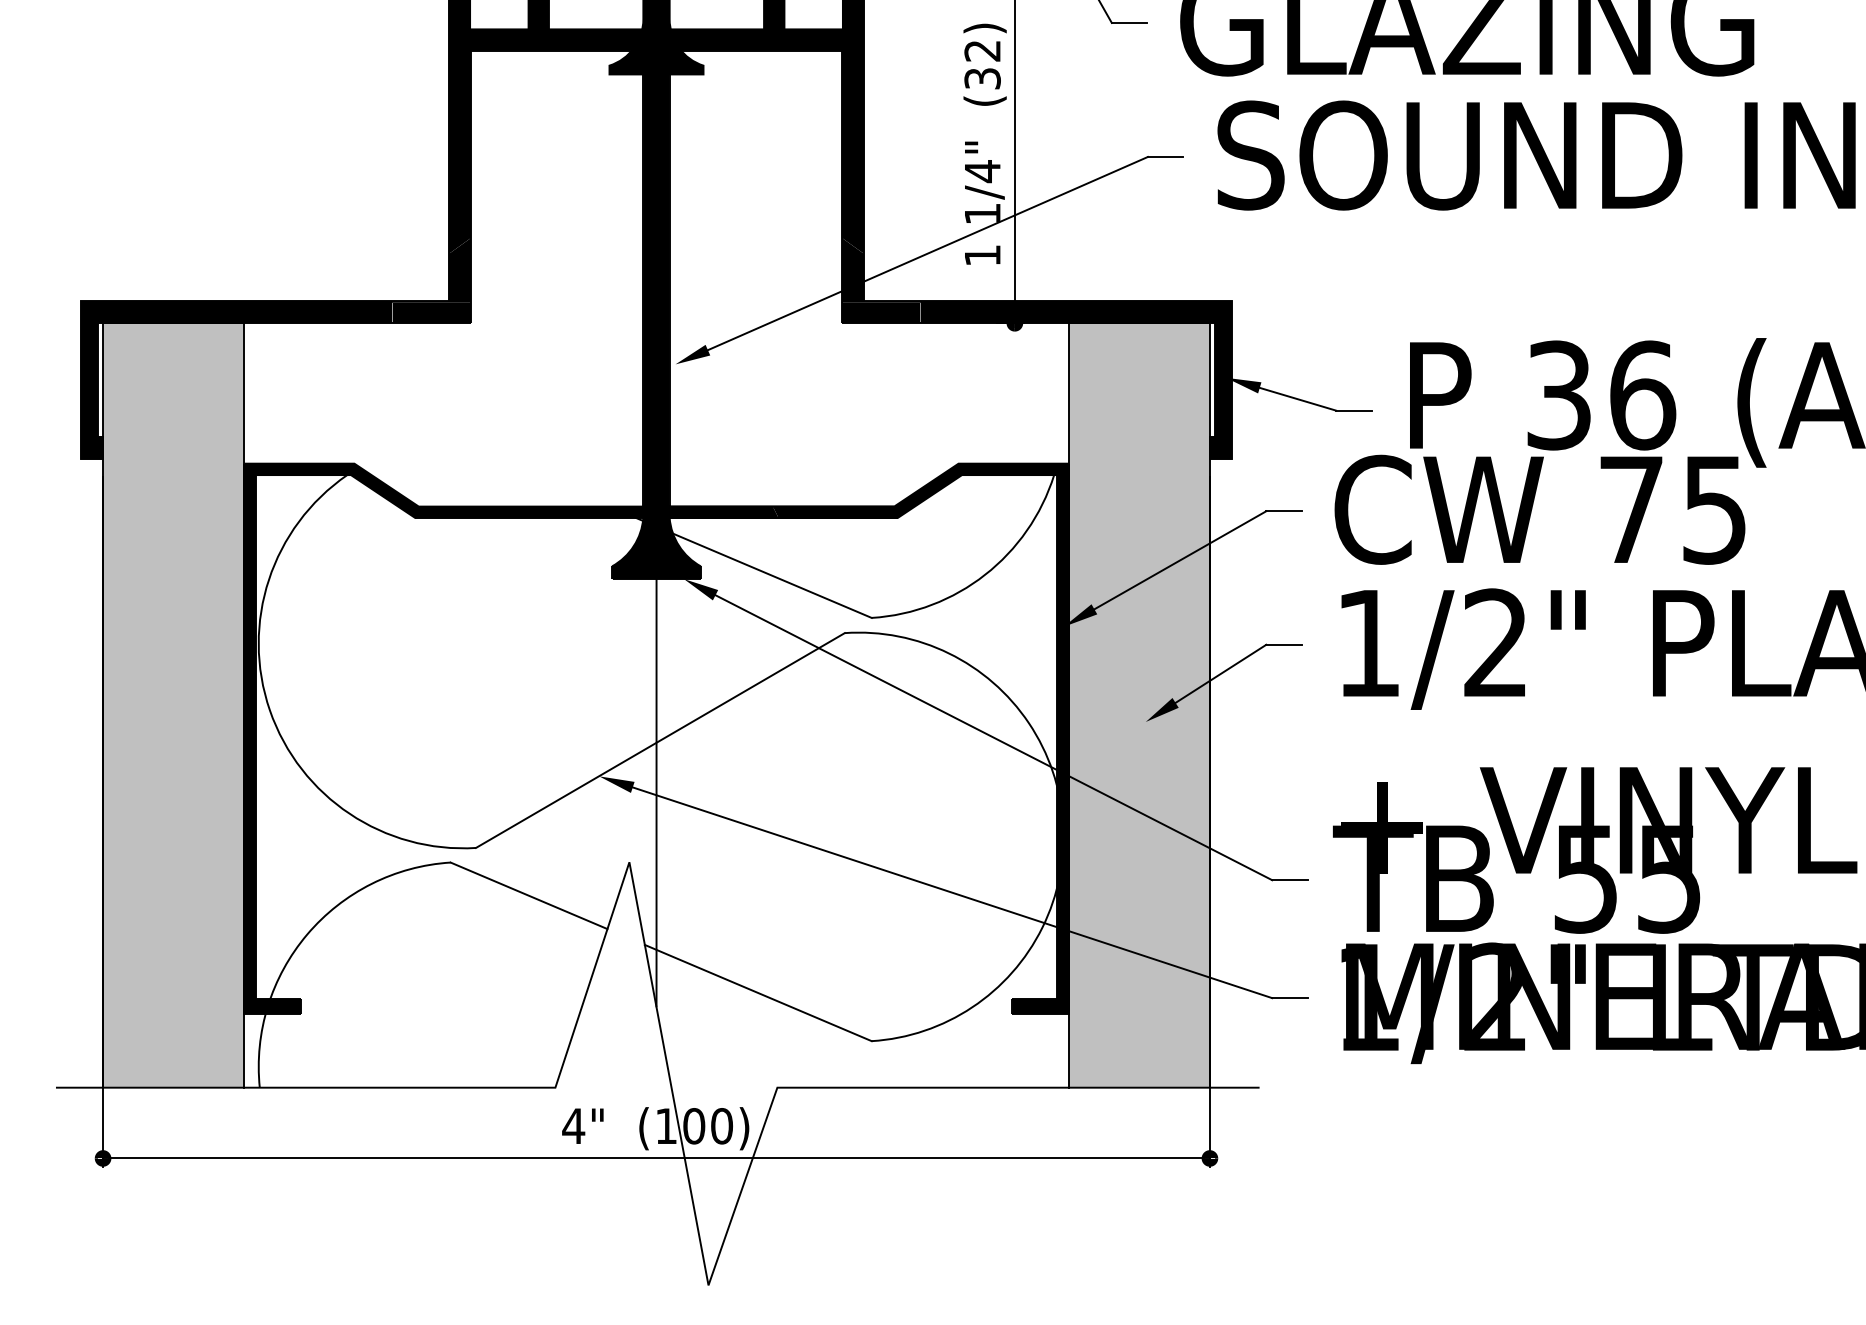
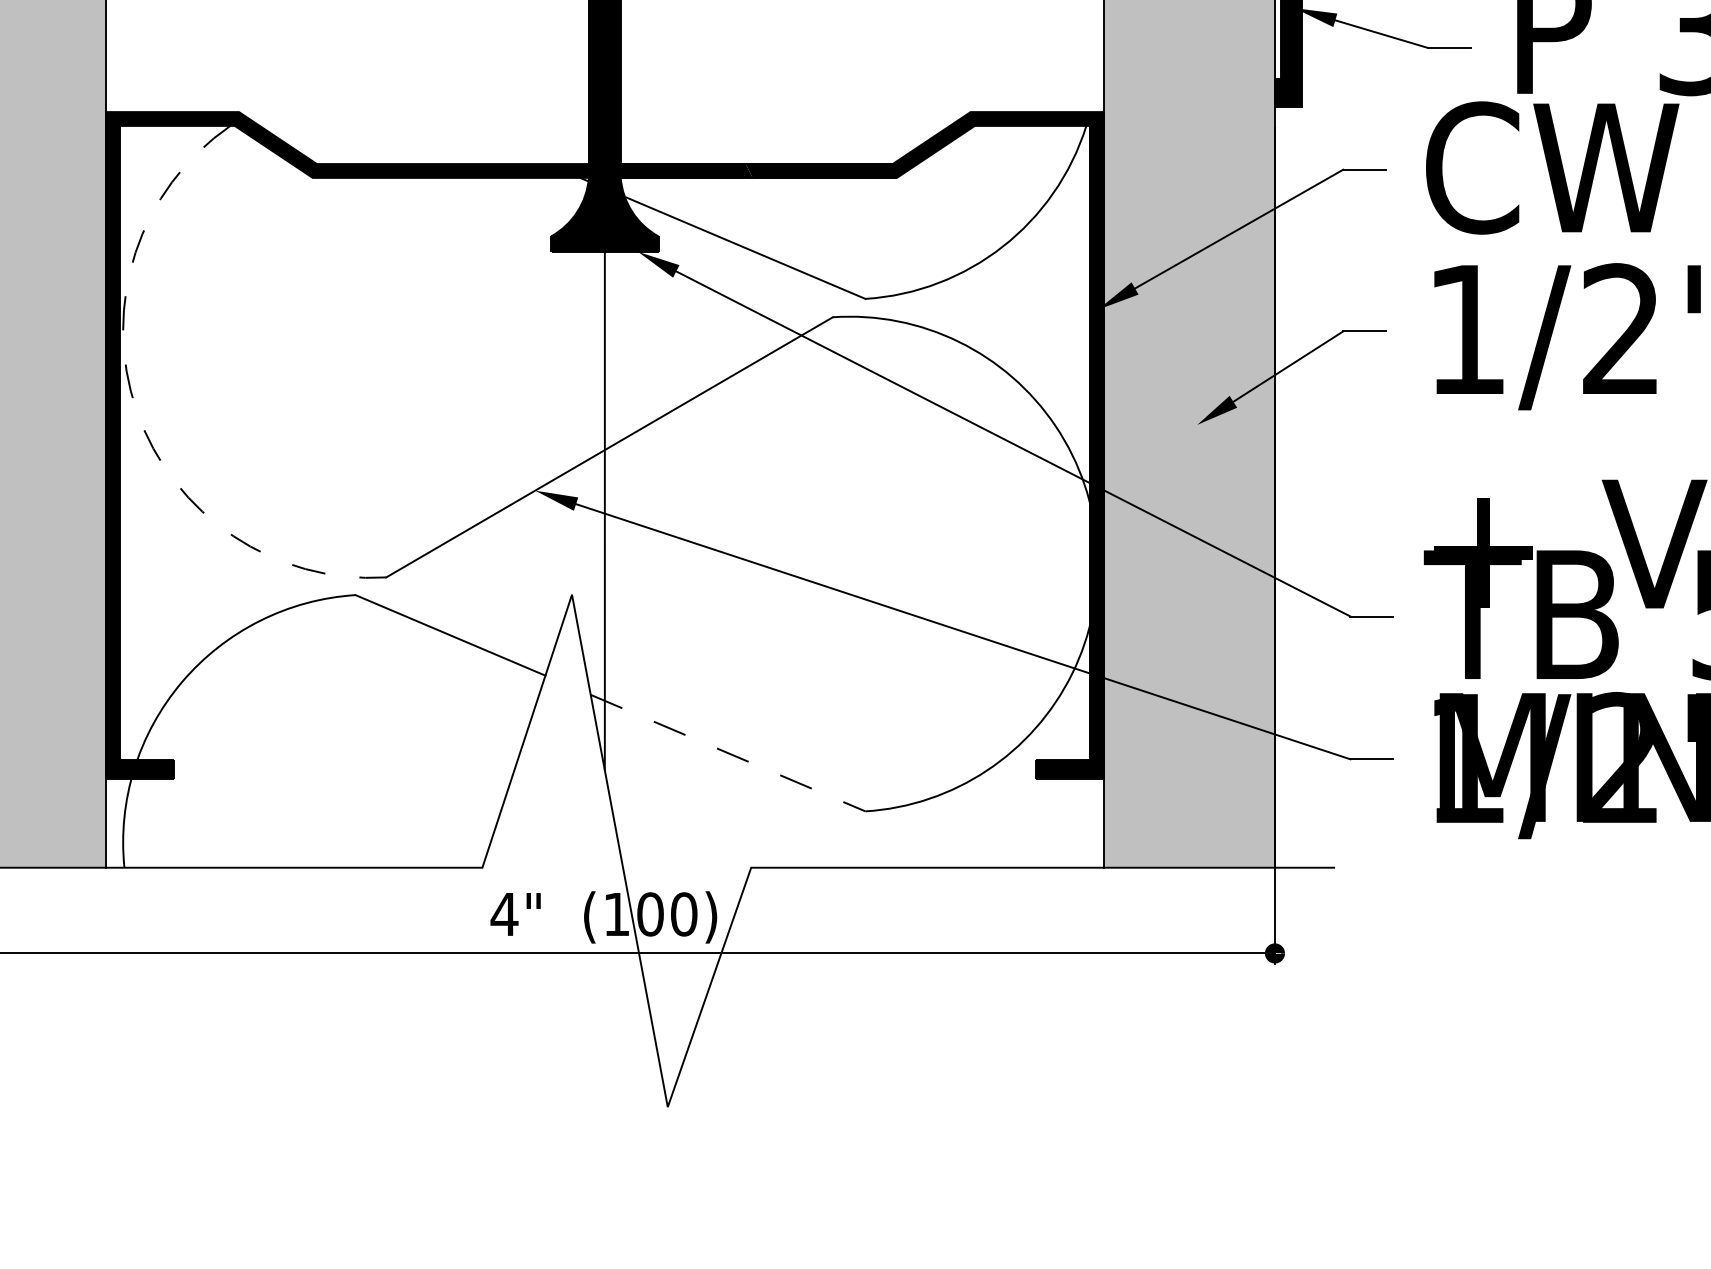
arc: (269, 710) -> (136, 410), solid -> dashed
line: (758, 993) -> (728, 753), solid -> dashed

